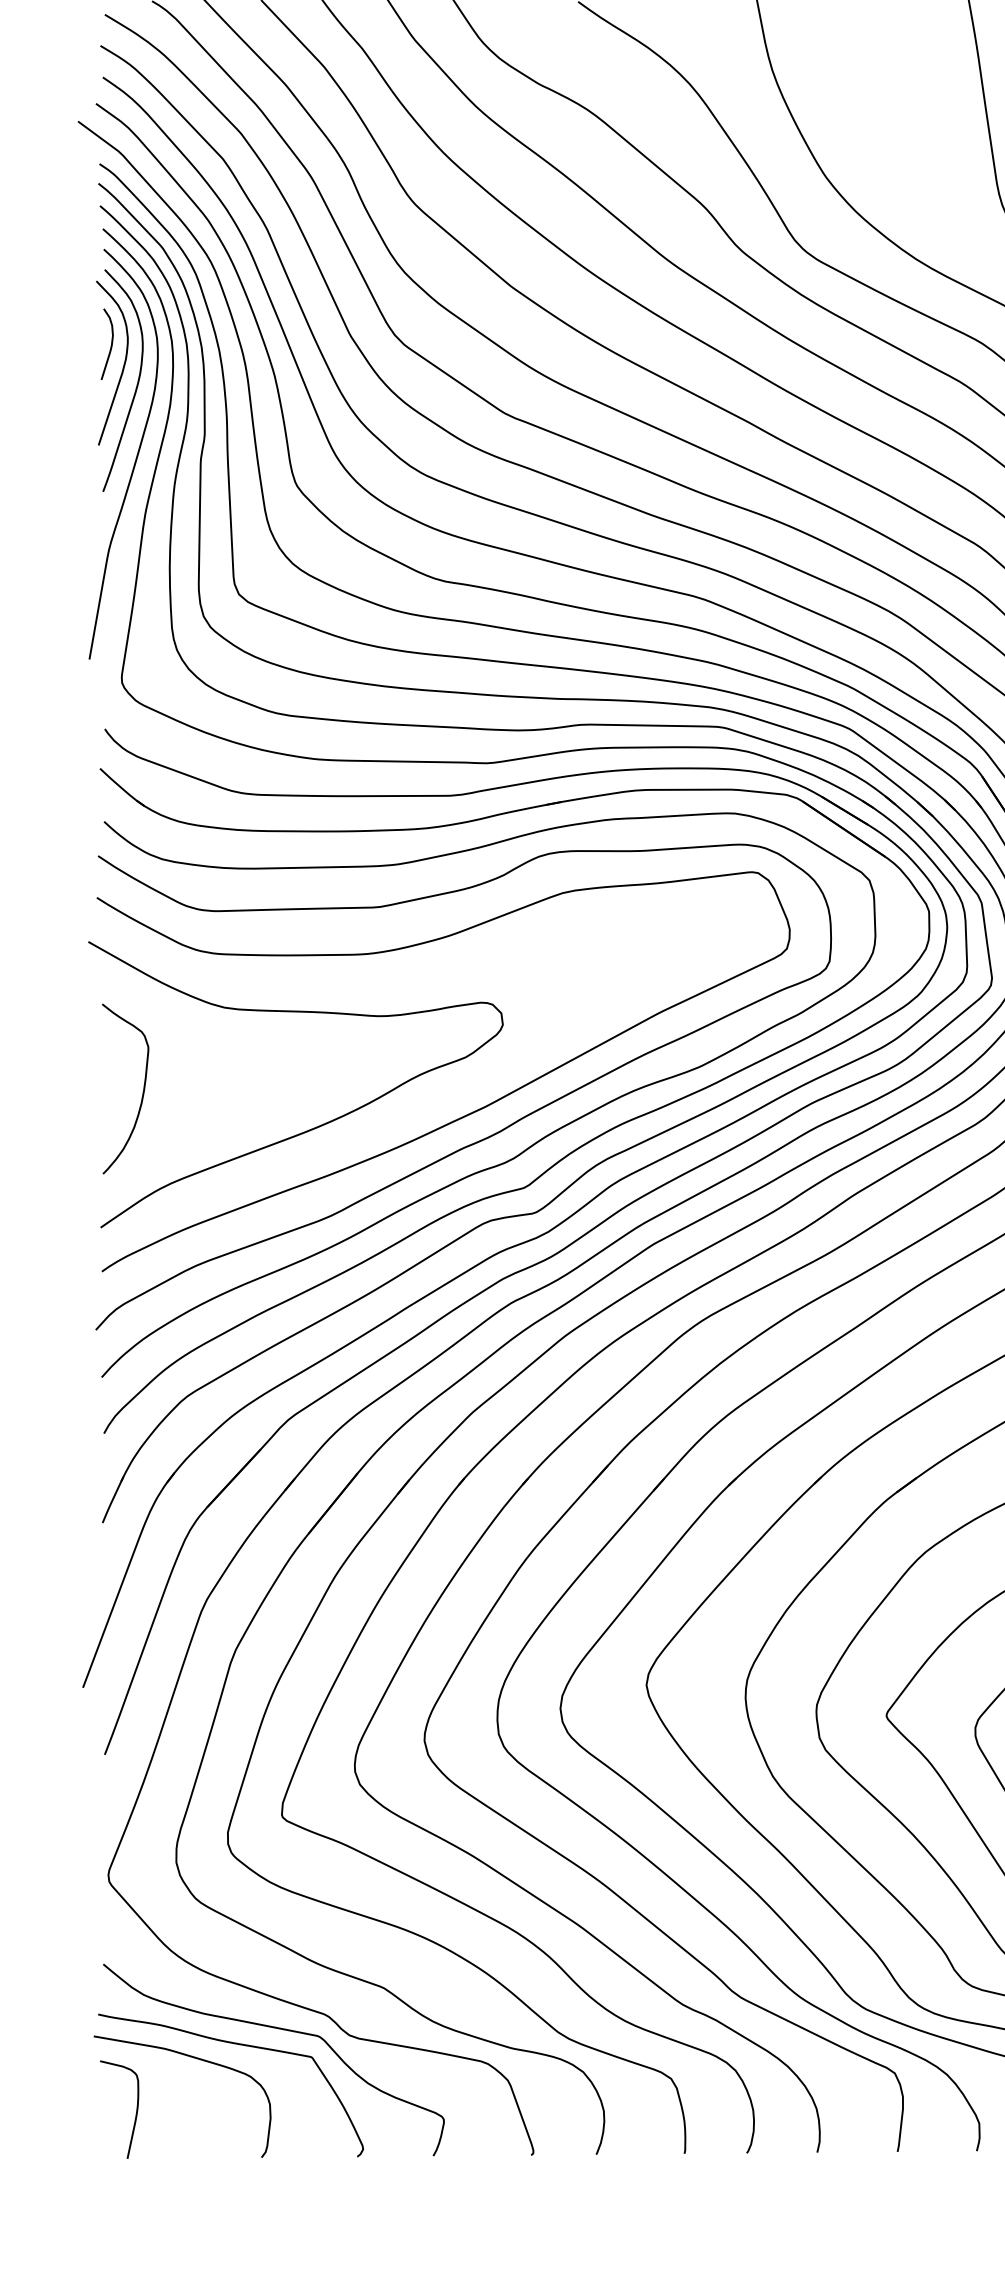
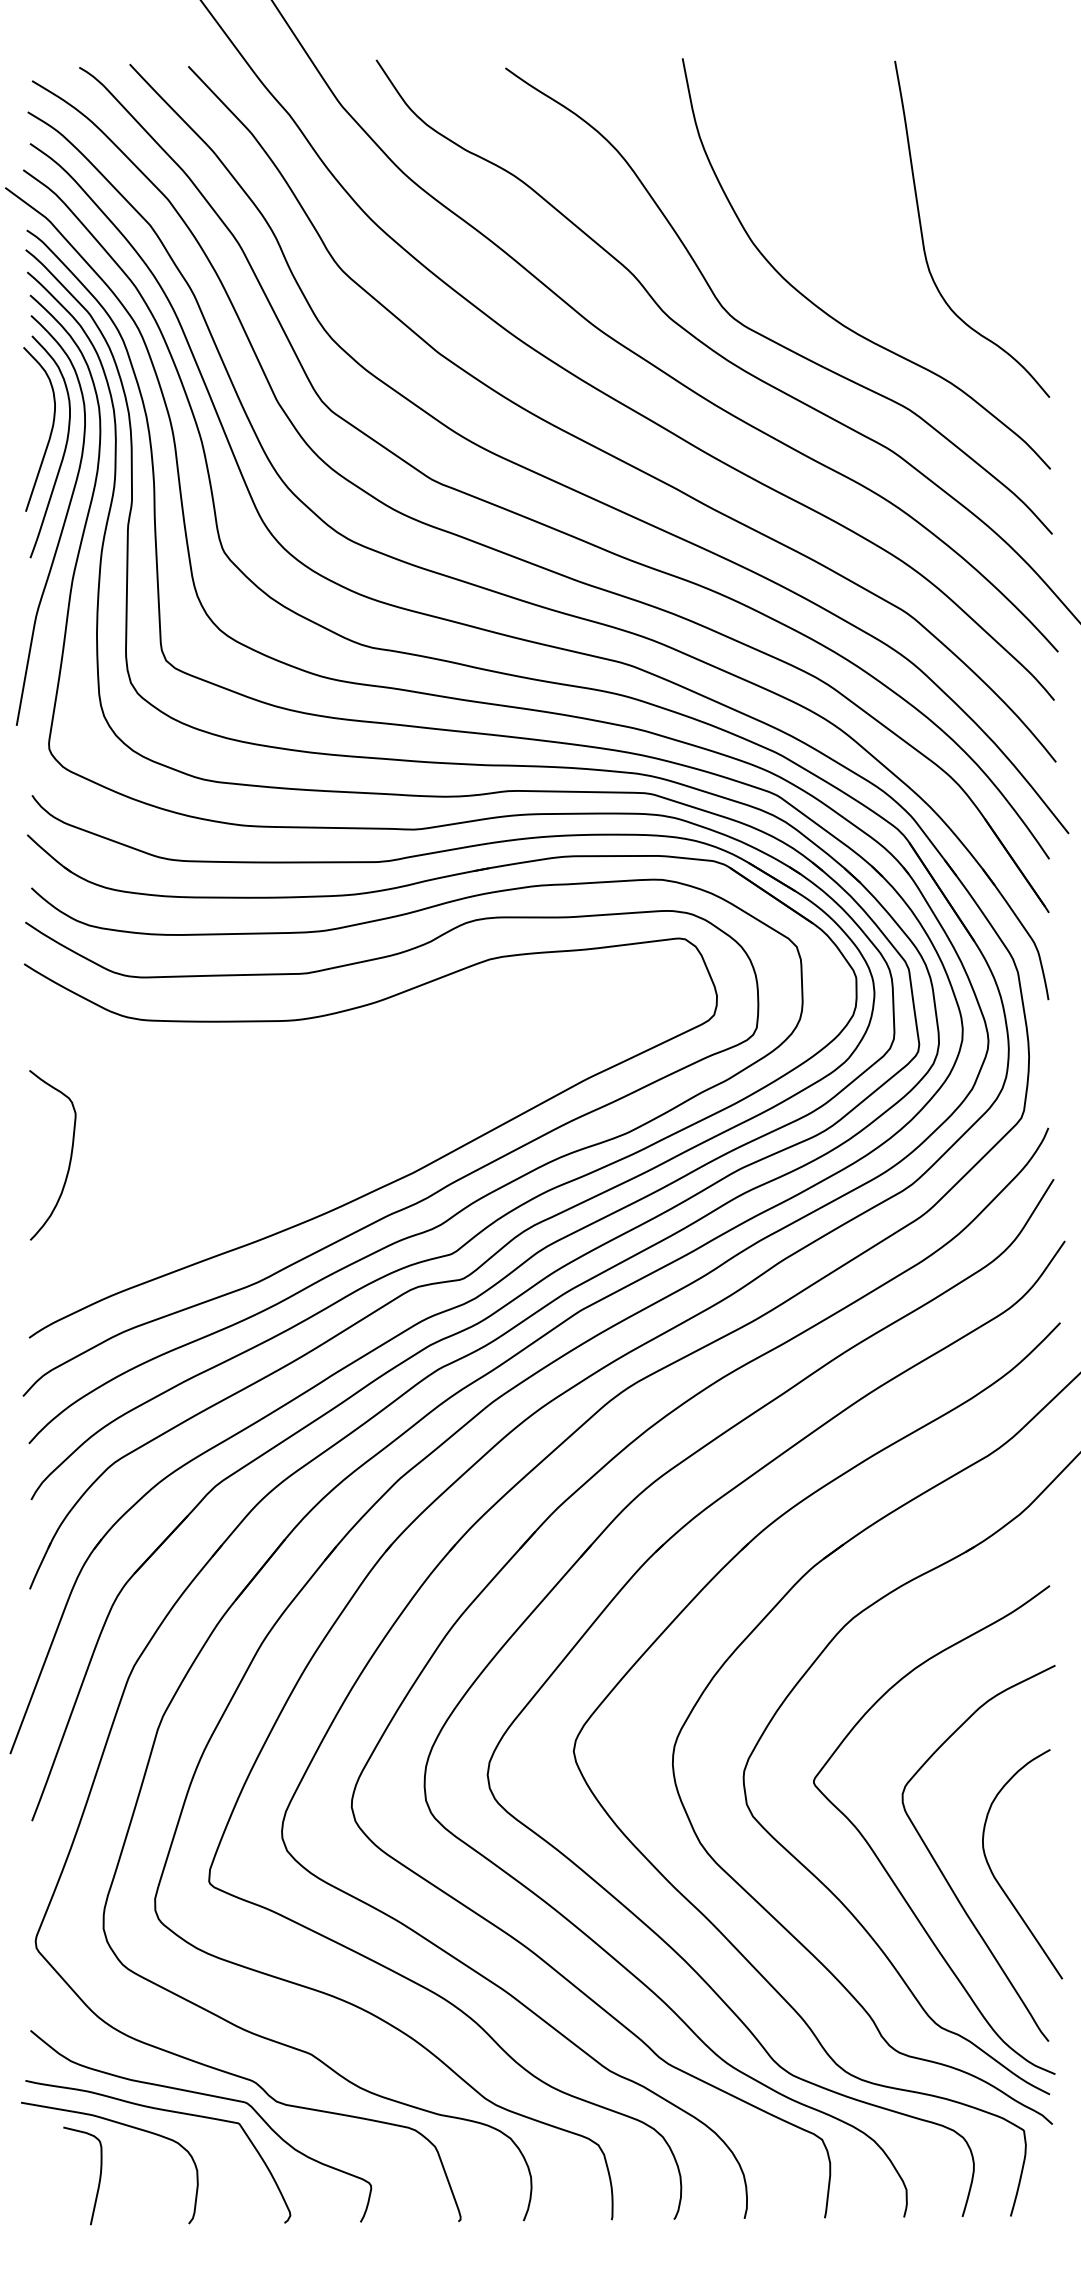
curve: (111, 344) -> (38, 410), removed
curve: (314, 1127) -> (241, 1193), removed
curve: (136, 2109) -> (99, 2175), moved

